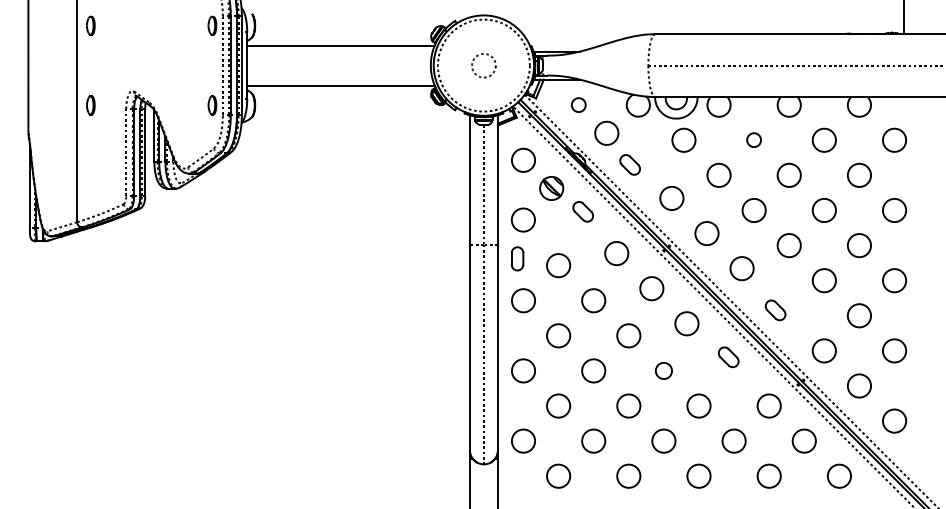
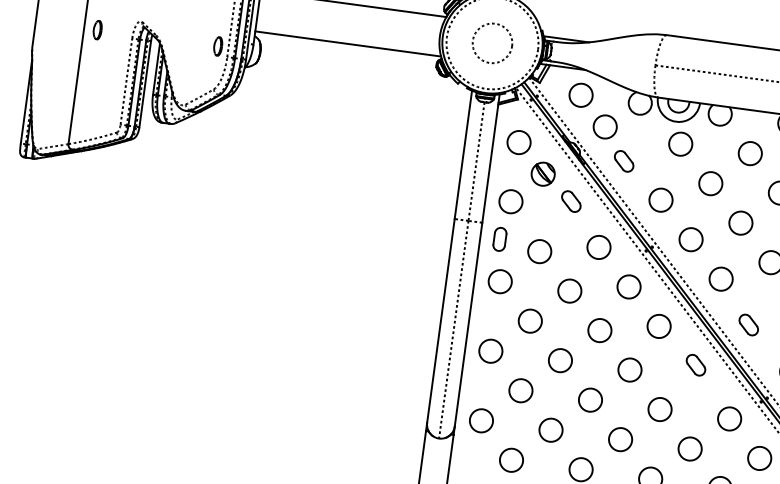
circle: (483, 65) -> (492, 43), size x1.67
circle: (578, 104) -> (581, 94), size x1.67
circle: (753, 139) -> (749, 152), size x1.67
circle: (663, 370) -> (629, 369), size x1.43

